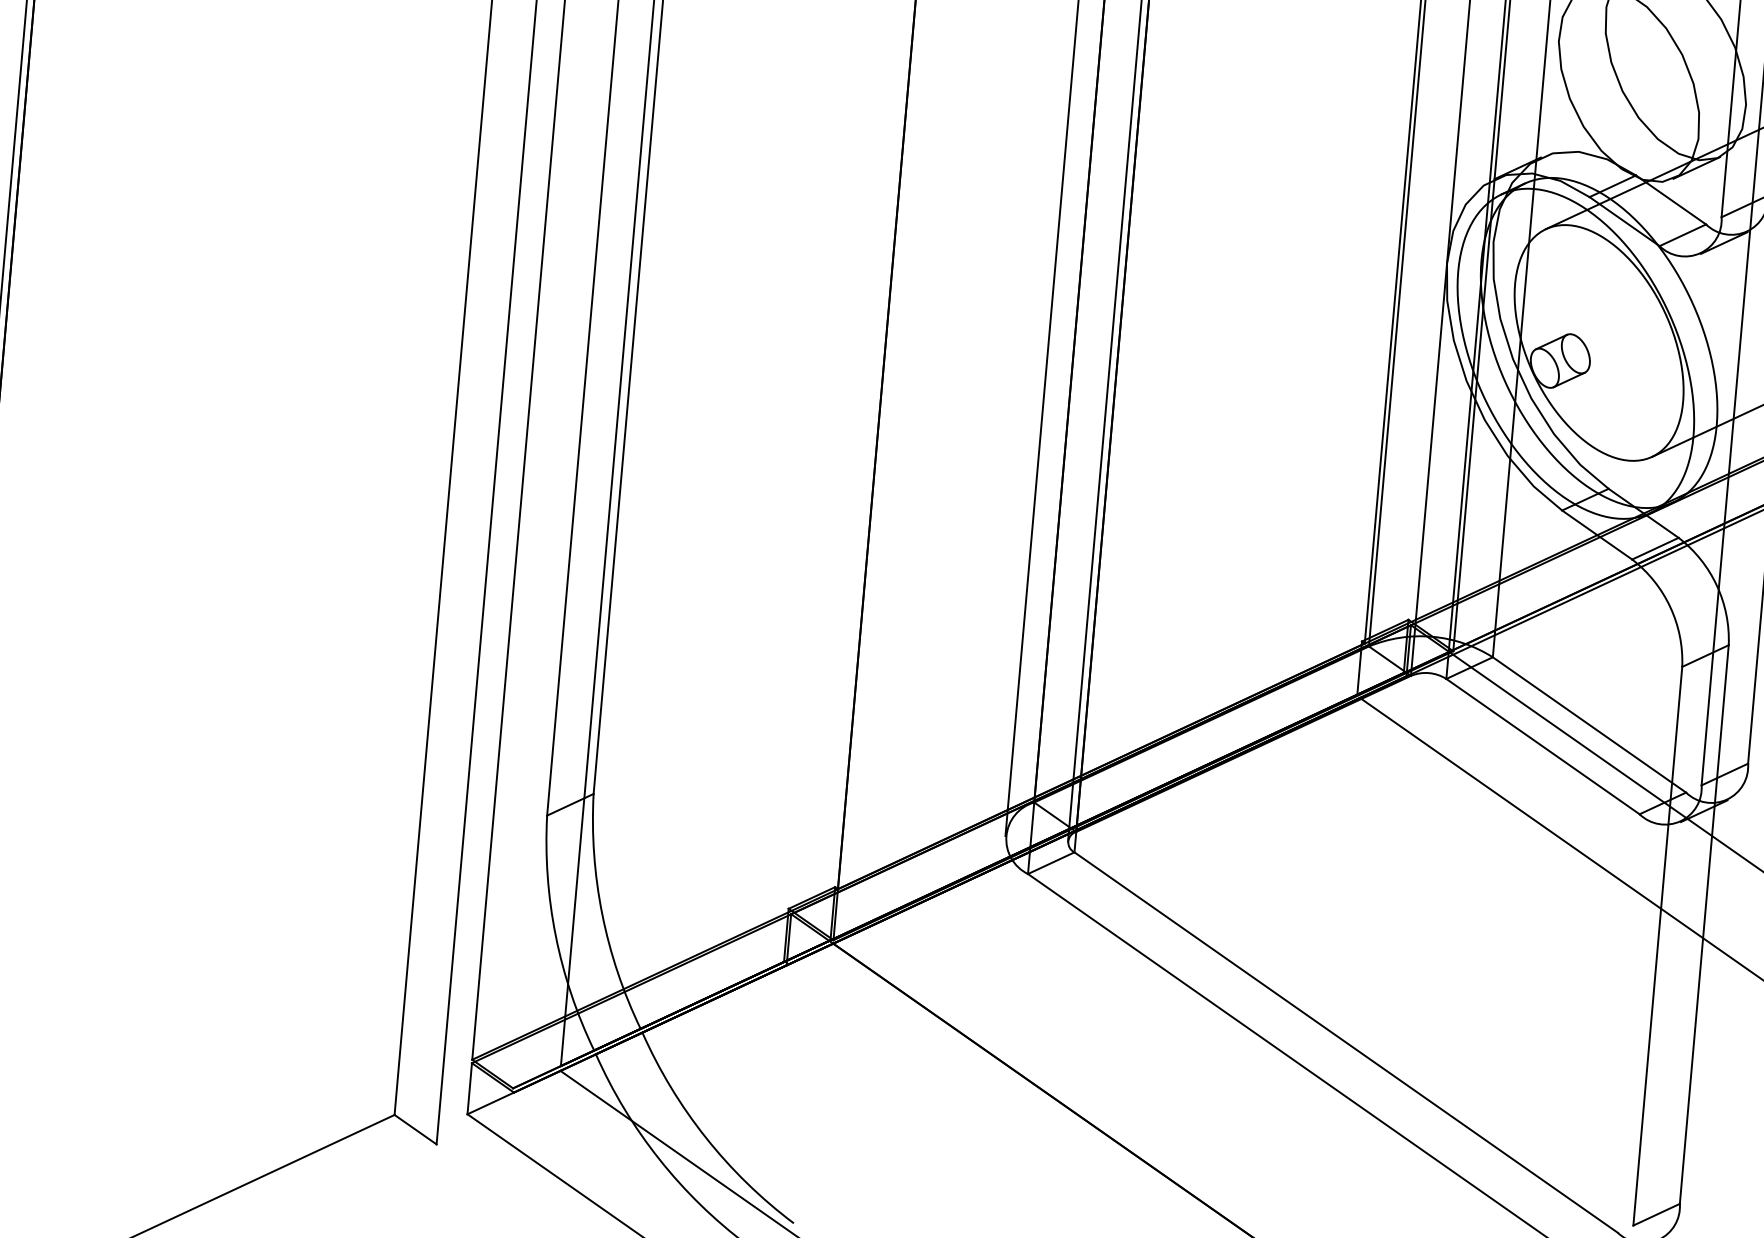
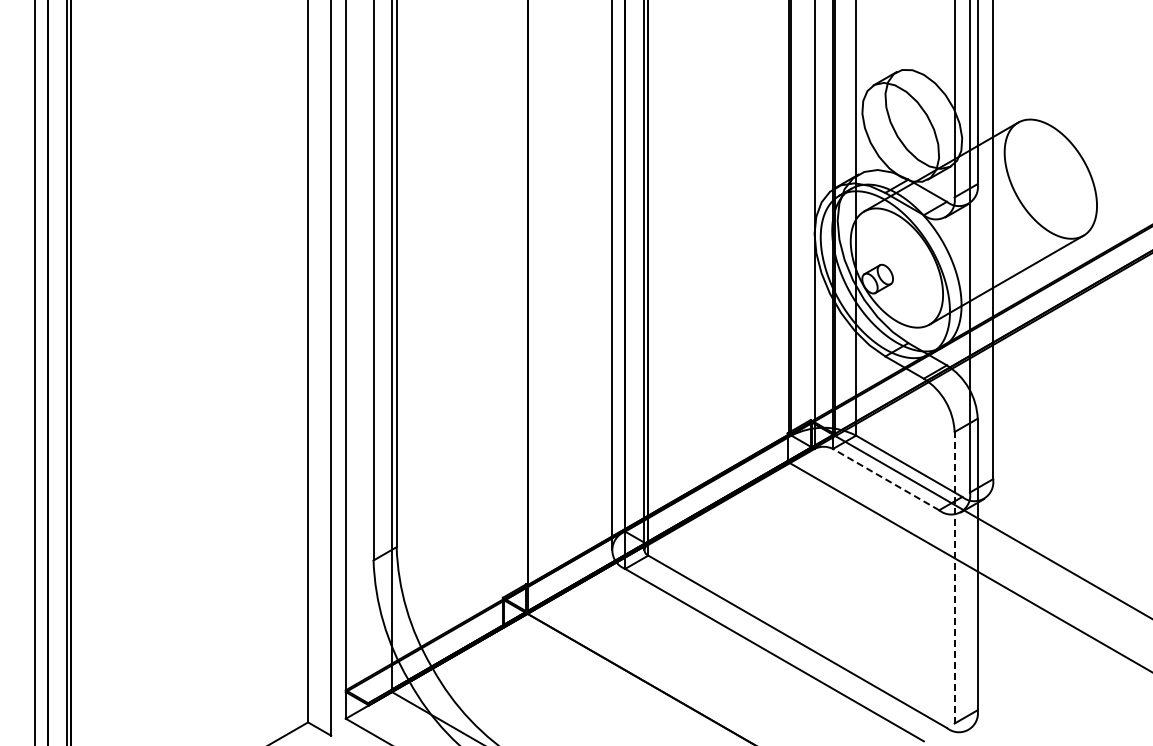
line: (1541, 746) -> (885, 479), solid -> dashed
line: (1657, 945) -> (954, 577), solid -> dashed

